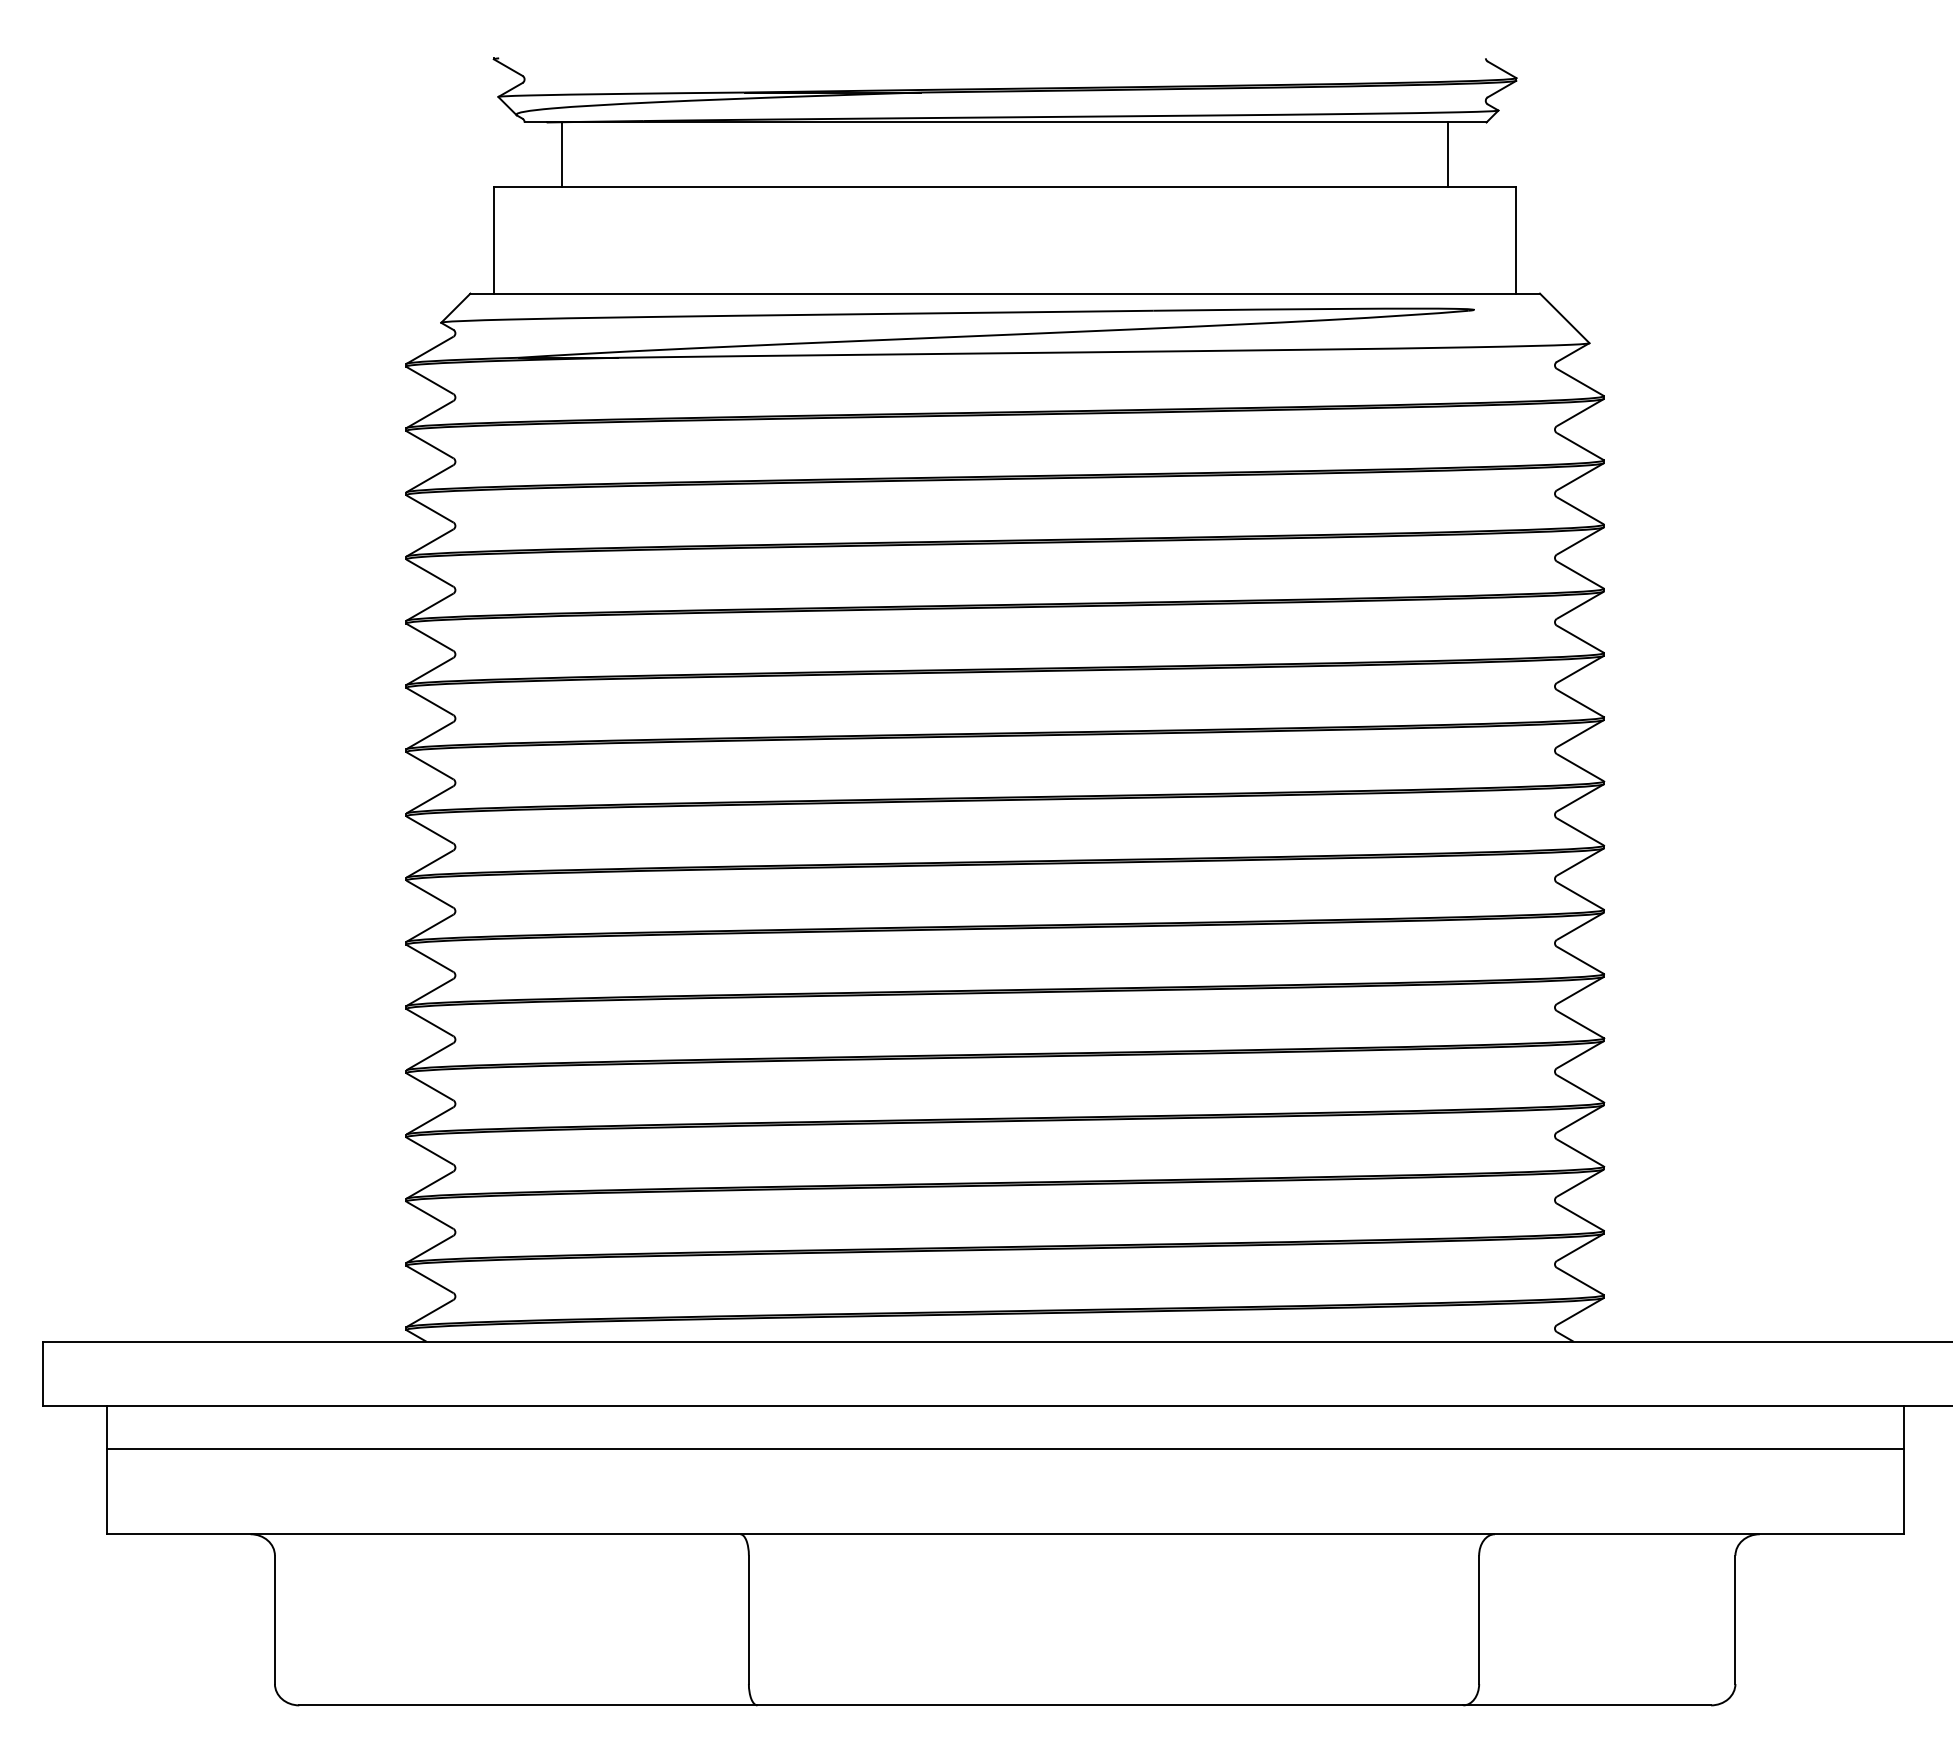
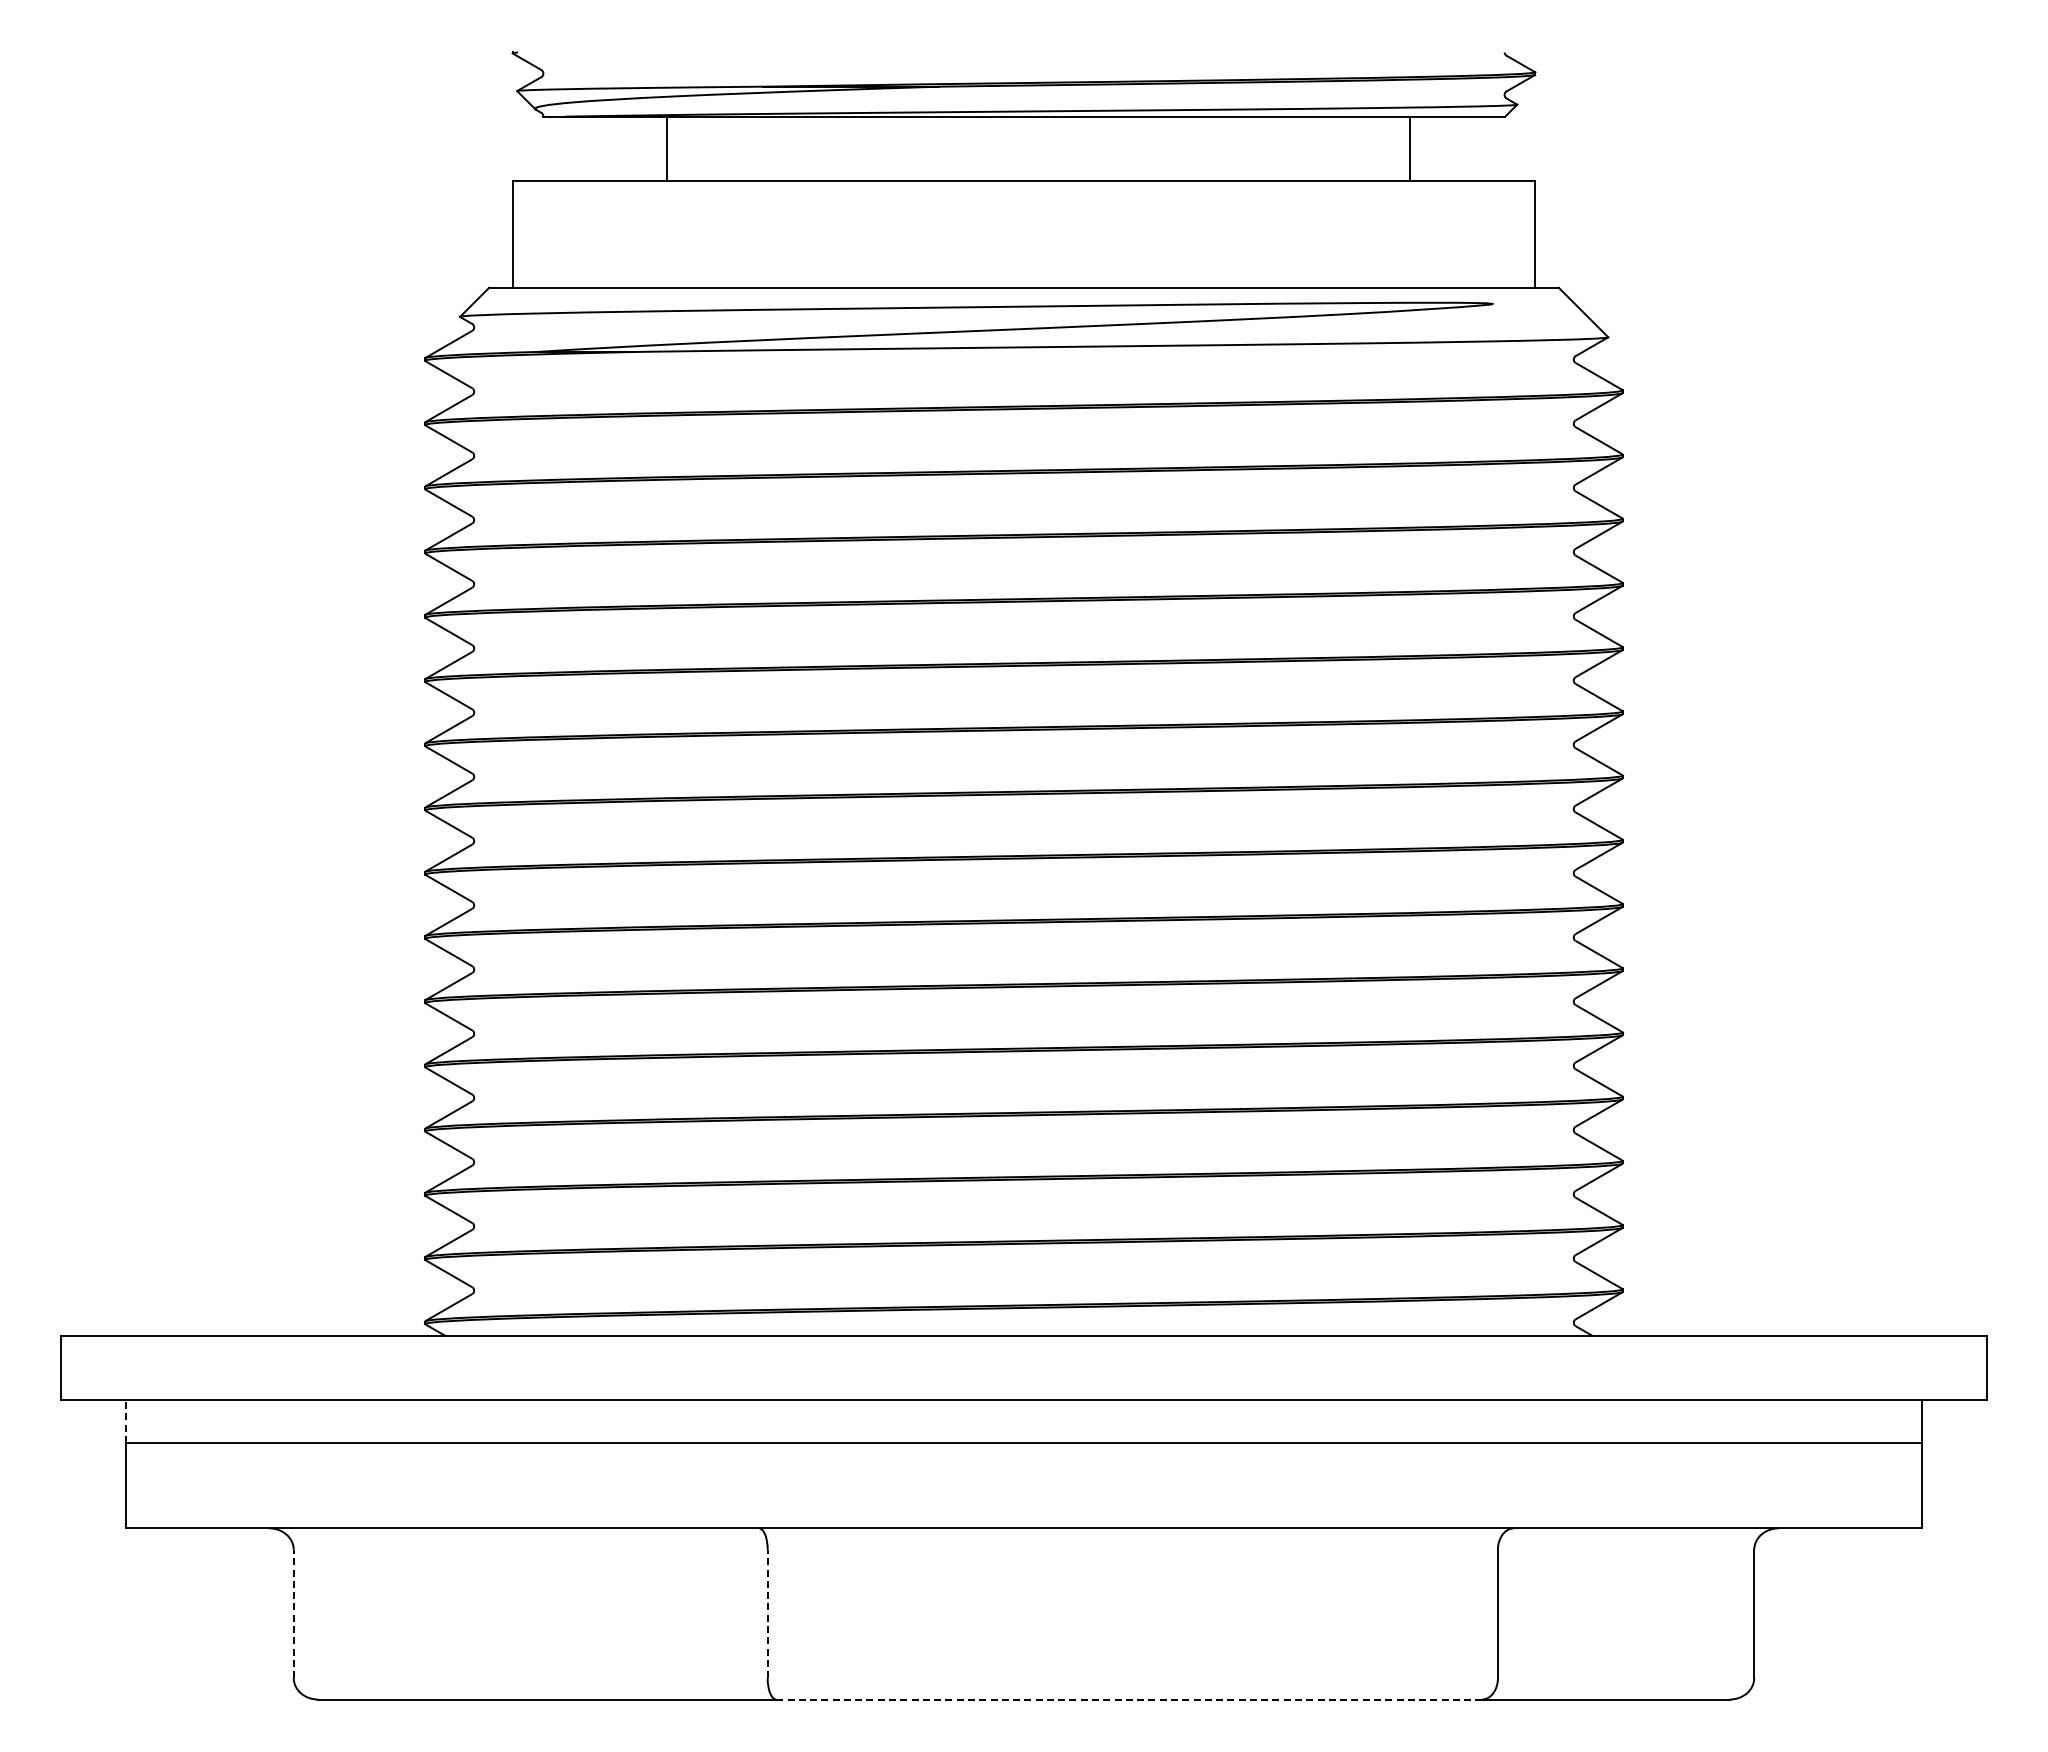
line: (562, 154) -> (667, 148), moved
line: (1447, 154) -> (1409, 148), moved
line: (106, 1426) -> (125, 1420), solid -> dashed
line: (274, 1619) -> (293, 1613), solid -> dashed
line: (748, 1619) -> (767, 1613), solid -> dashed
line: (1110, 1705) -> (1129, 1699), solid -> dashed

